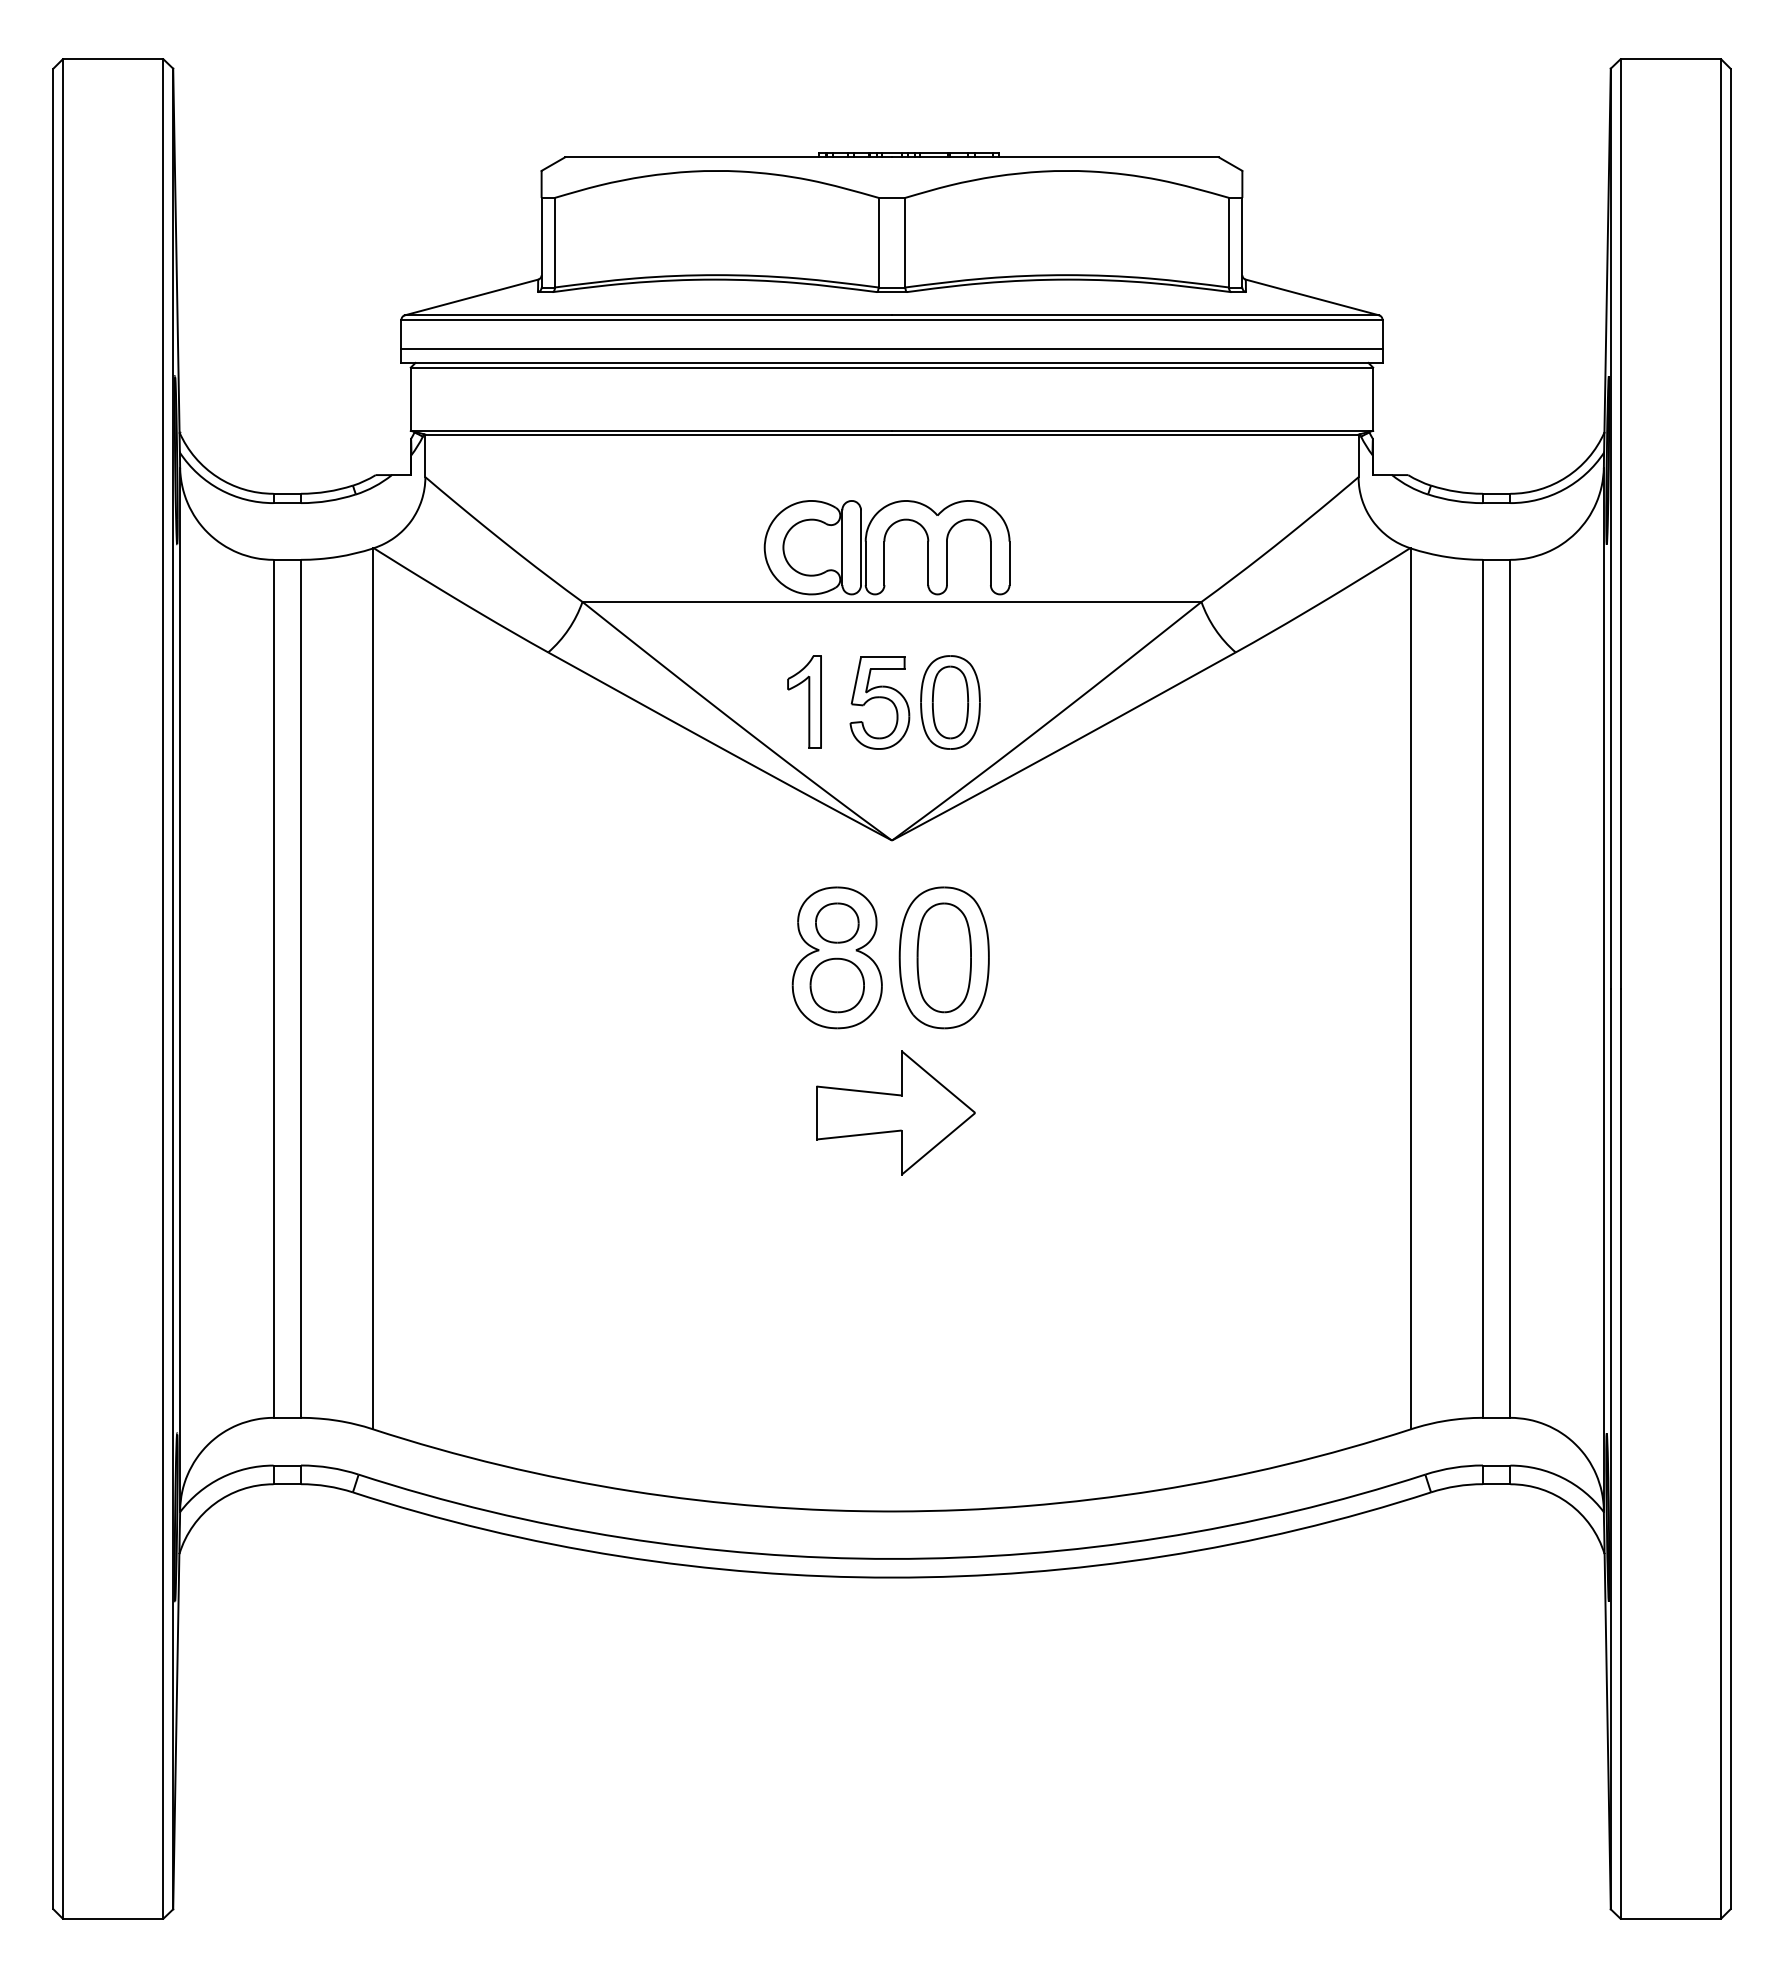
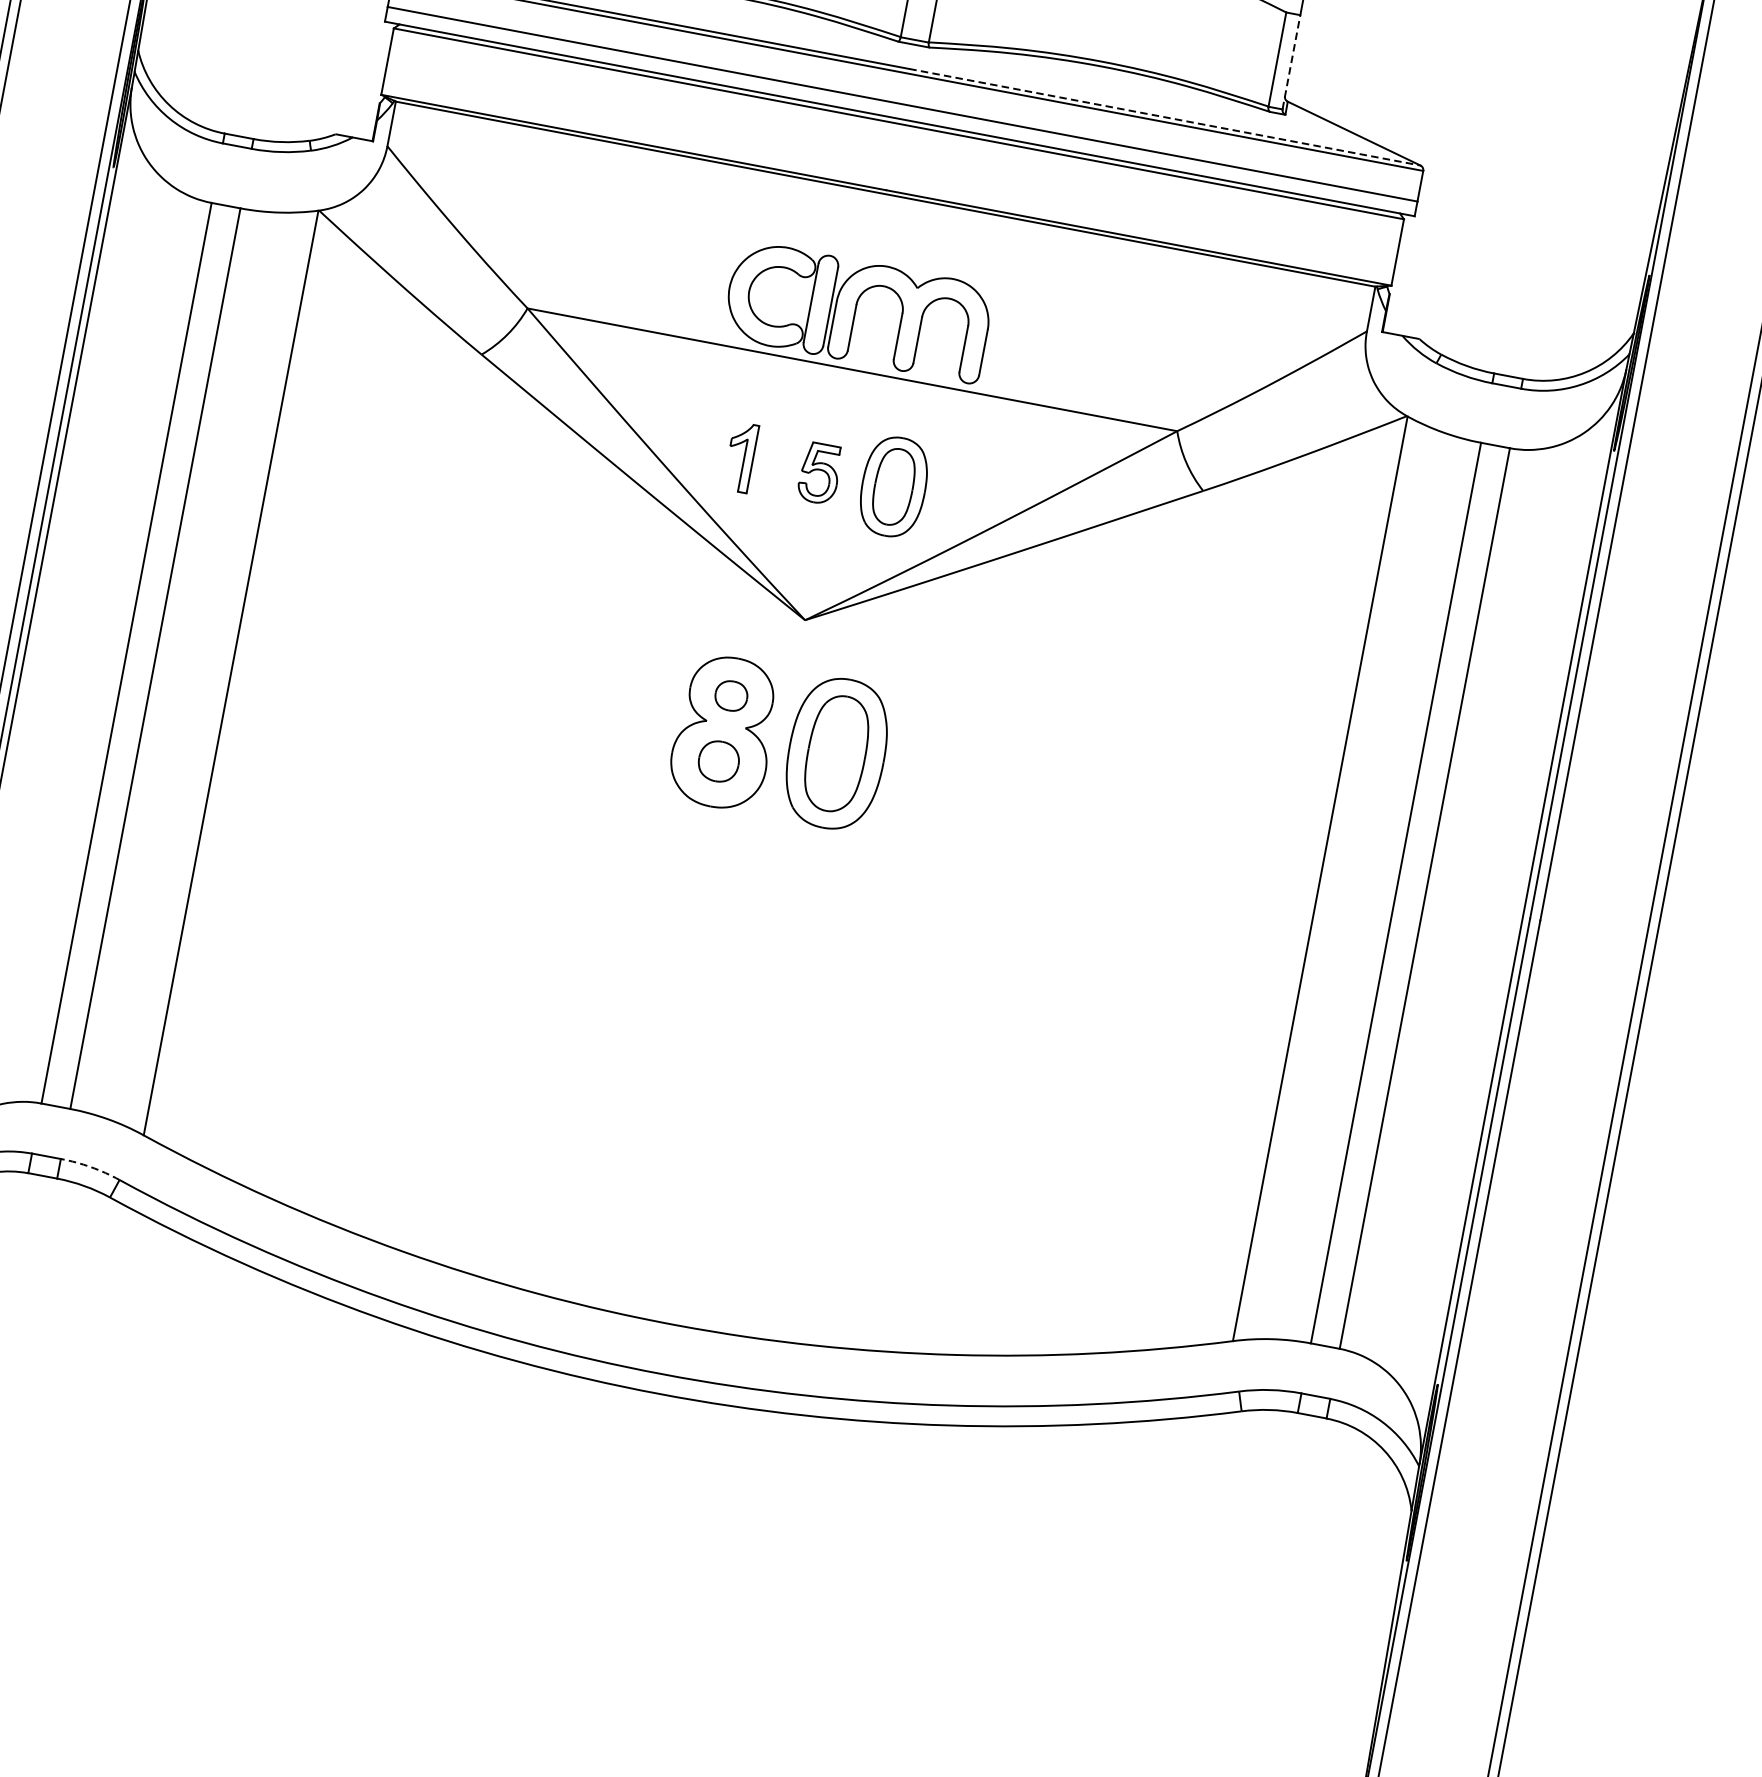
line: (1242, 242) -> (1291, 62), solid -> dashed
line: (1135, 315) -> (1164, 117), solid -> dashed
part: (804, 701) -> (740, 456), size x0.7
part: (879, 702) -> (819, 472), size x0.6
part: (837, 922) -> (731, 695), size x0.7
part: (836, 985) -> (718, 761), size x0.7
part: (895, 1112) -> (754, 906), removed
arc: (330, 1467) -> (91, 1166), solid -> dashed

